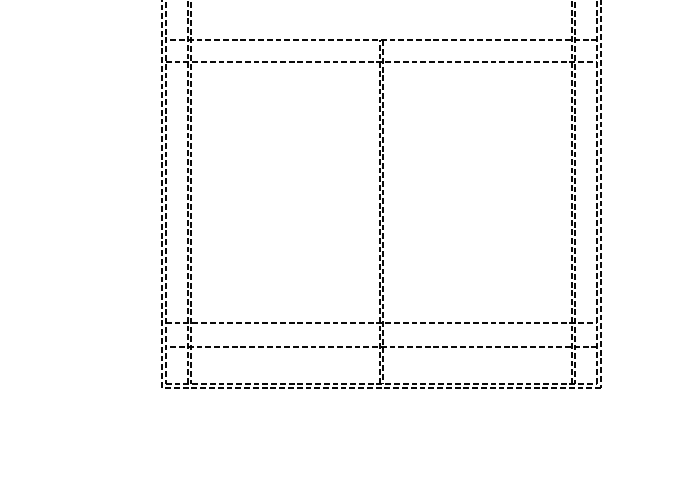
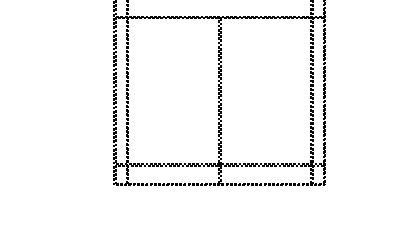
line: (380, 61) -> (219, 16), moved
line: (380, 323) -> (219, 164), moved

